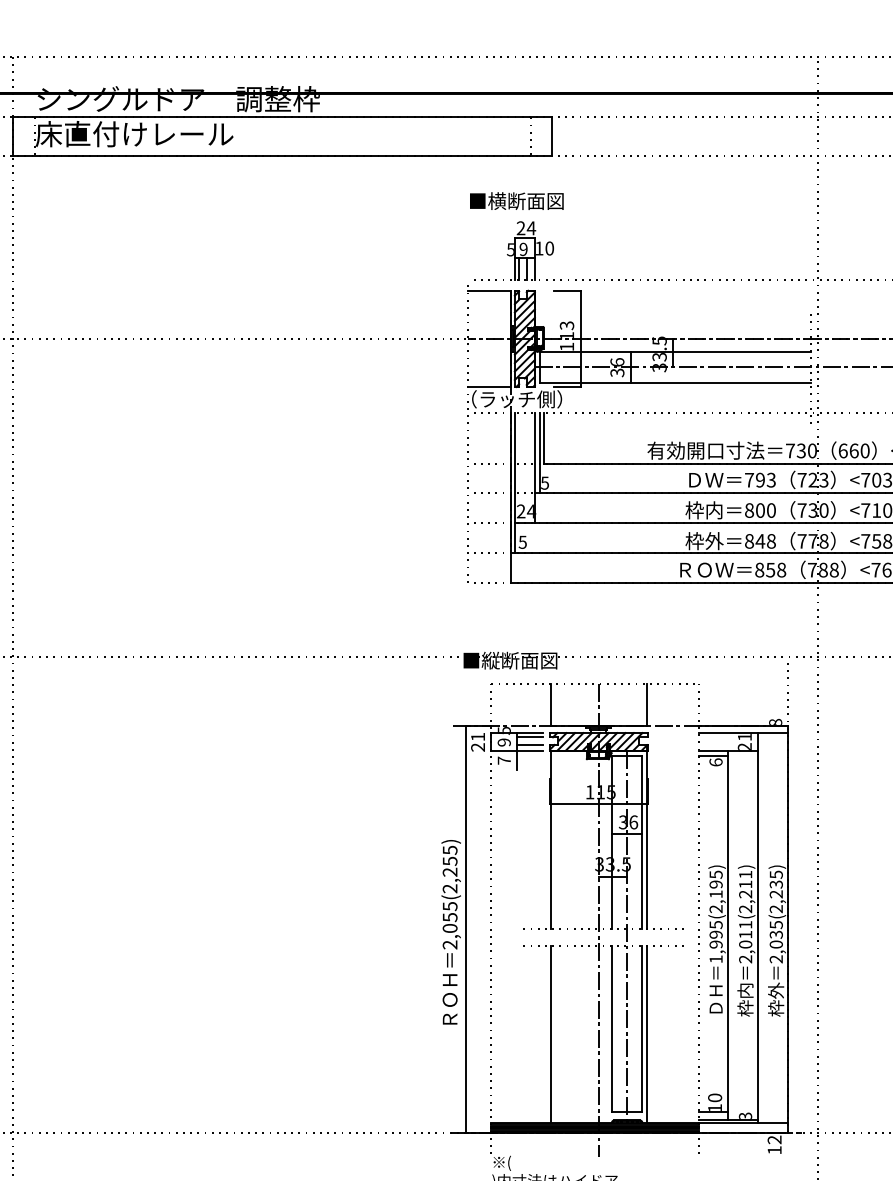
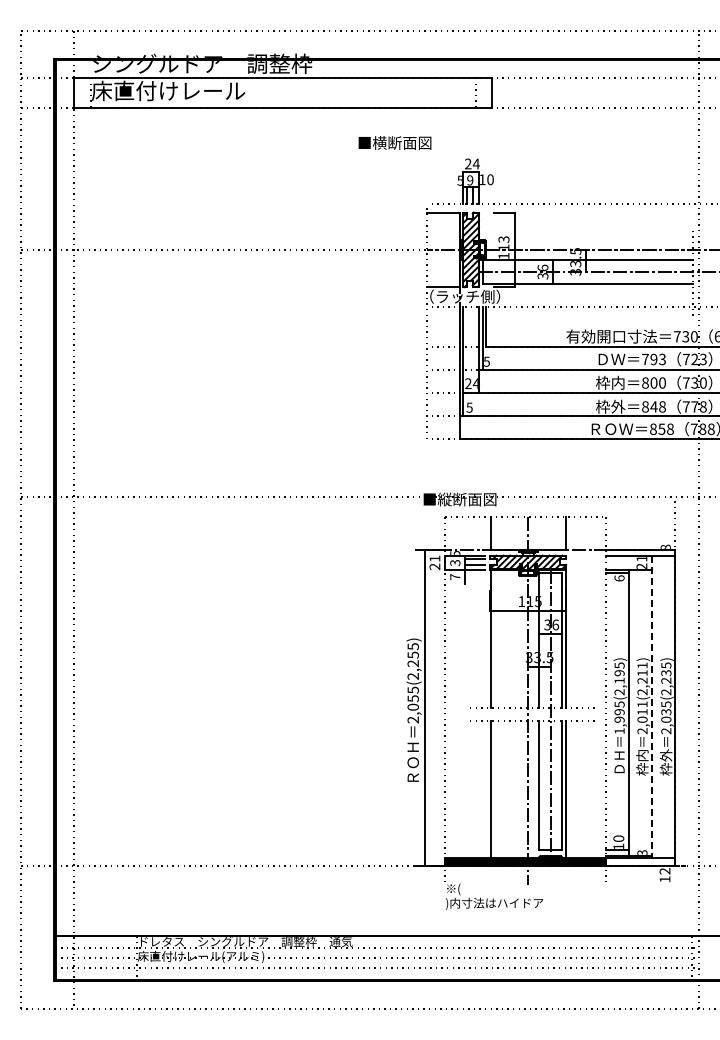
text: (516, 200) -> (394, 142), moved
text: (504, 743) -> (455, 563), 9 -> 3
line: (758, 928) -> (652, 707), solid -> dashed

